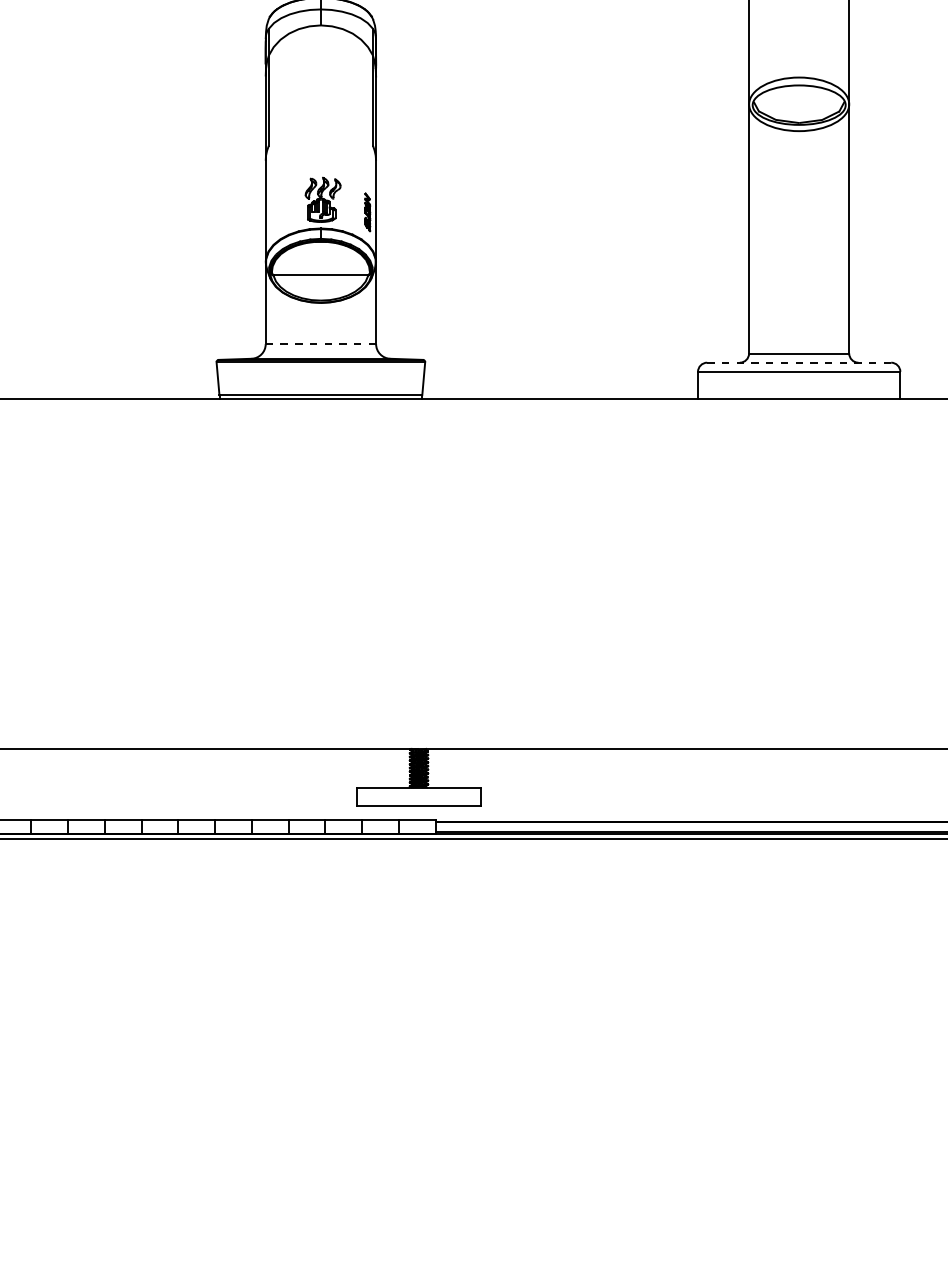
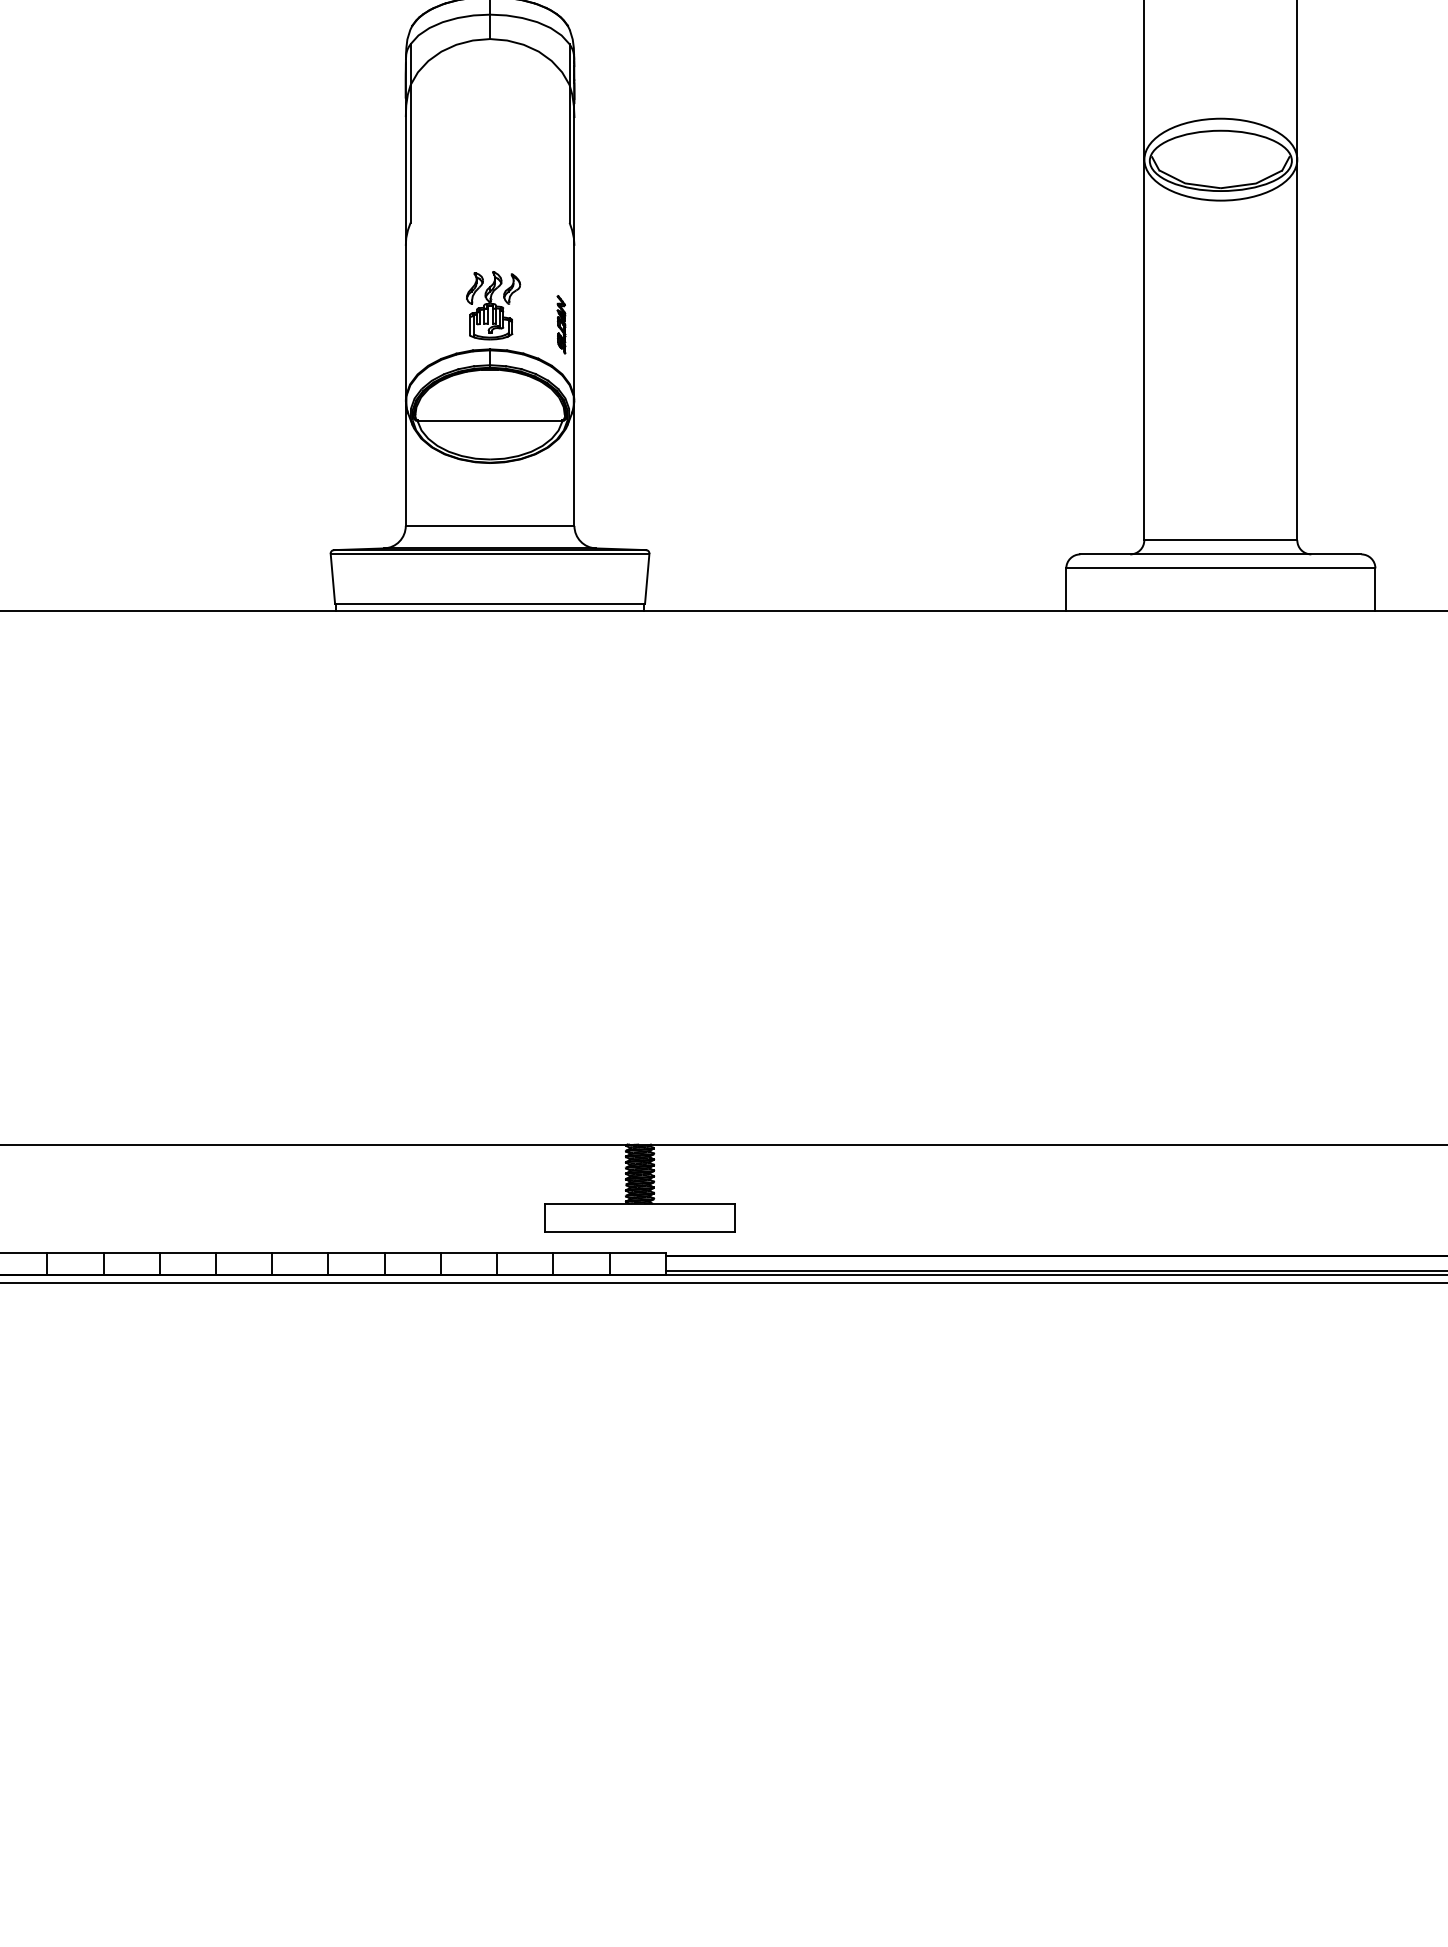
line: (320, 344) -> (489, 526), dashed -> solid
line: (799, 362) -> (1221, 554), dashed -> solid

